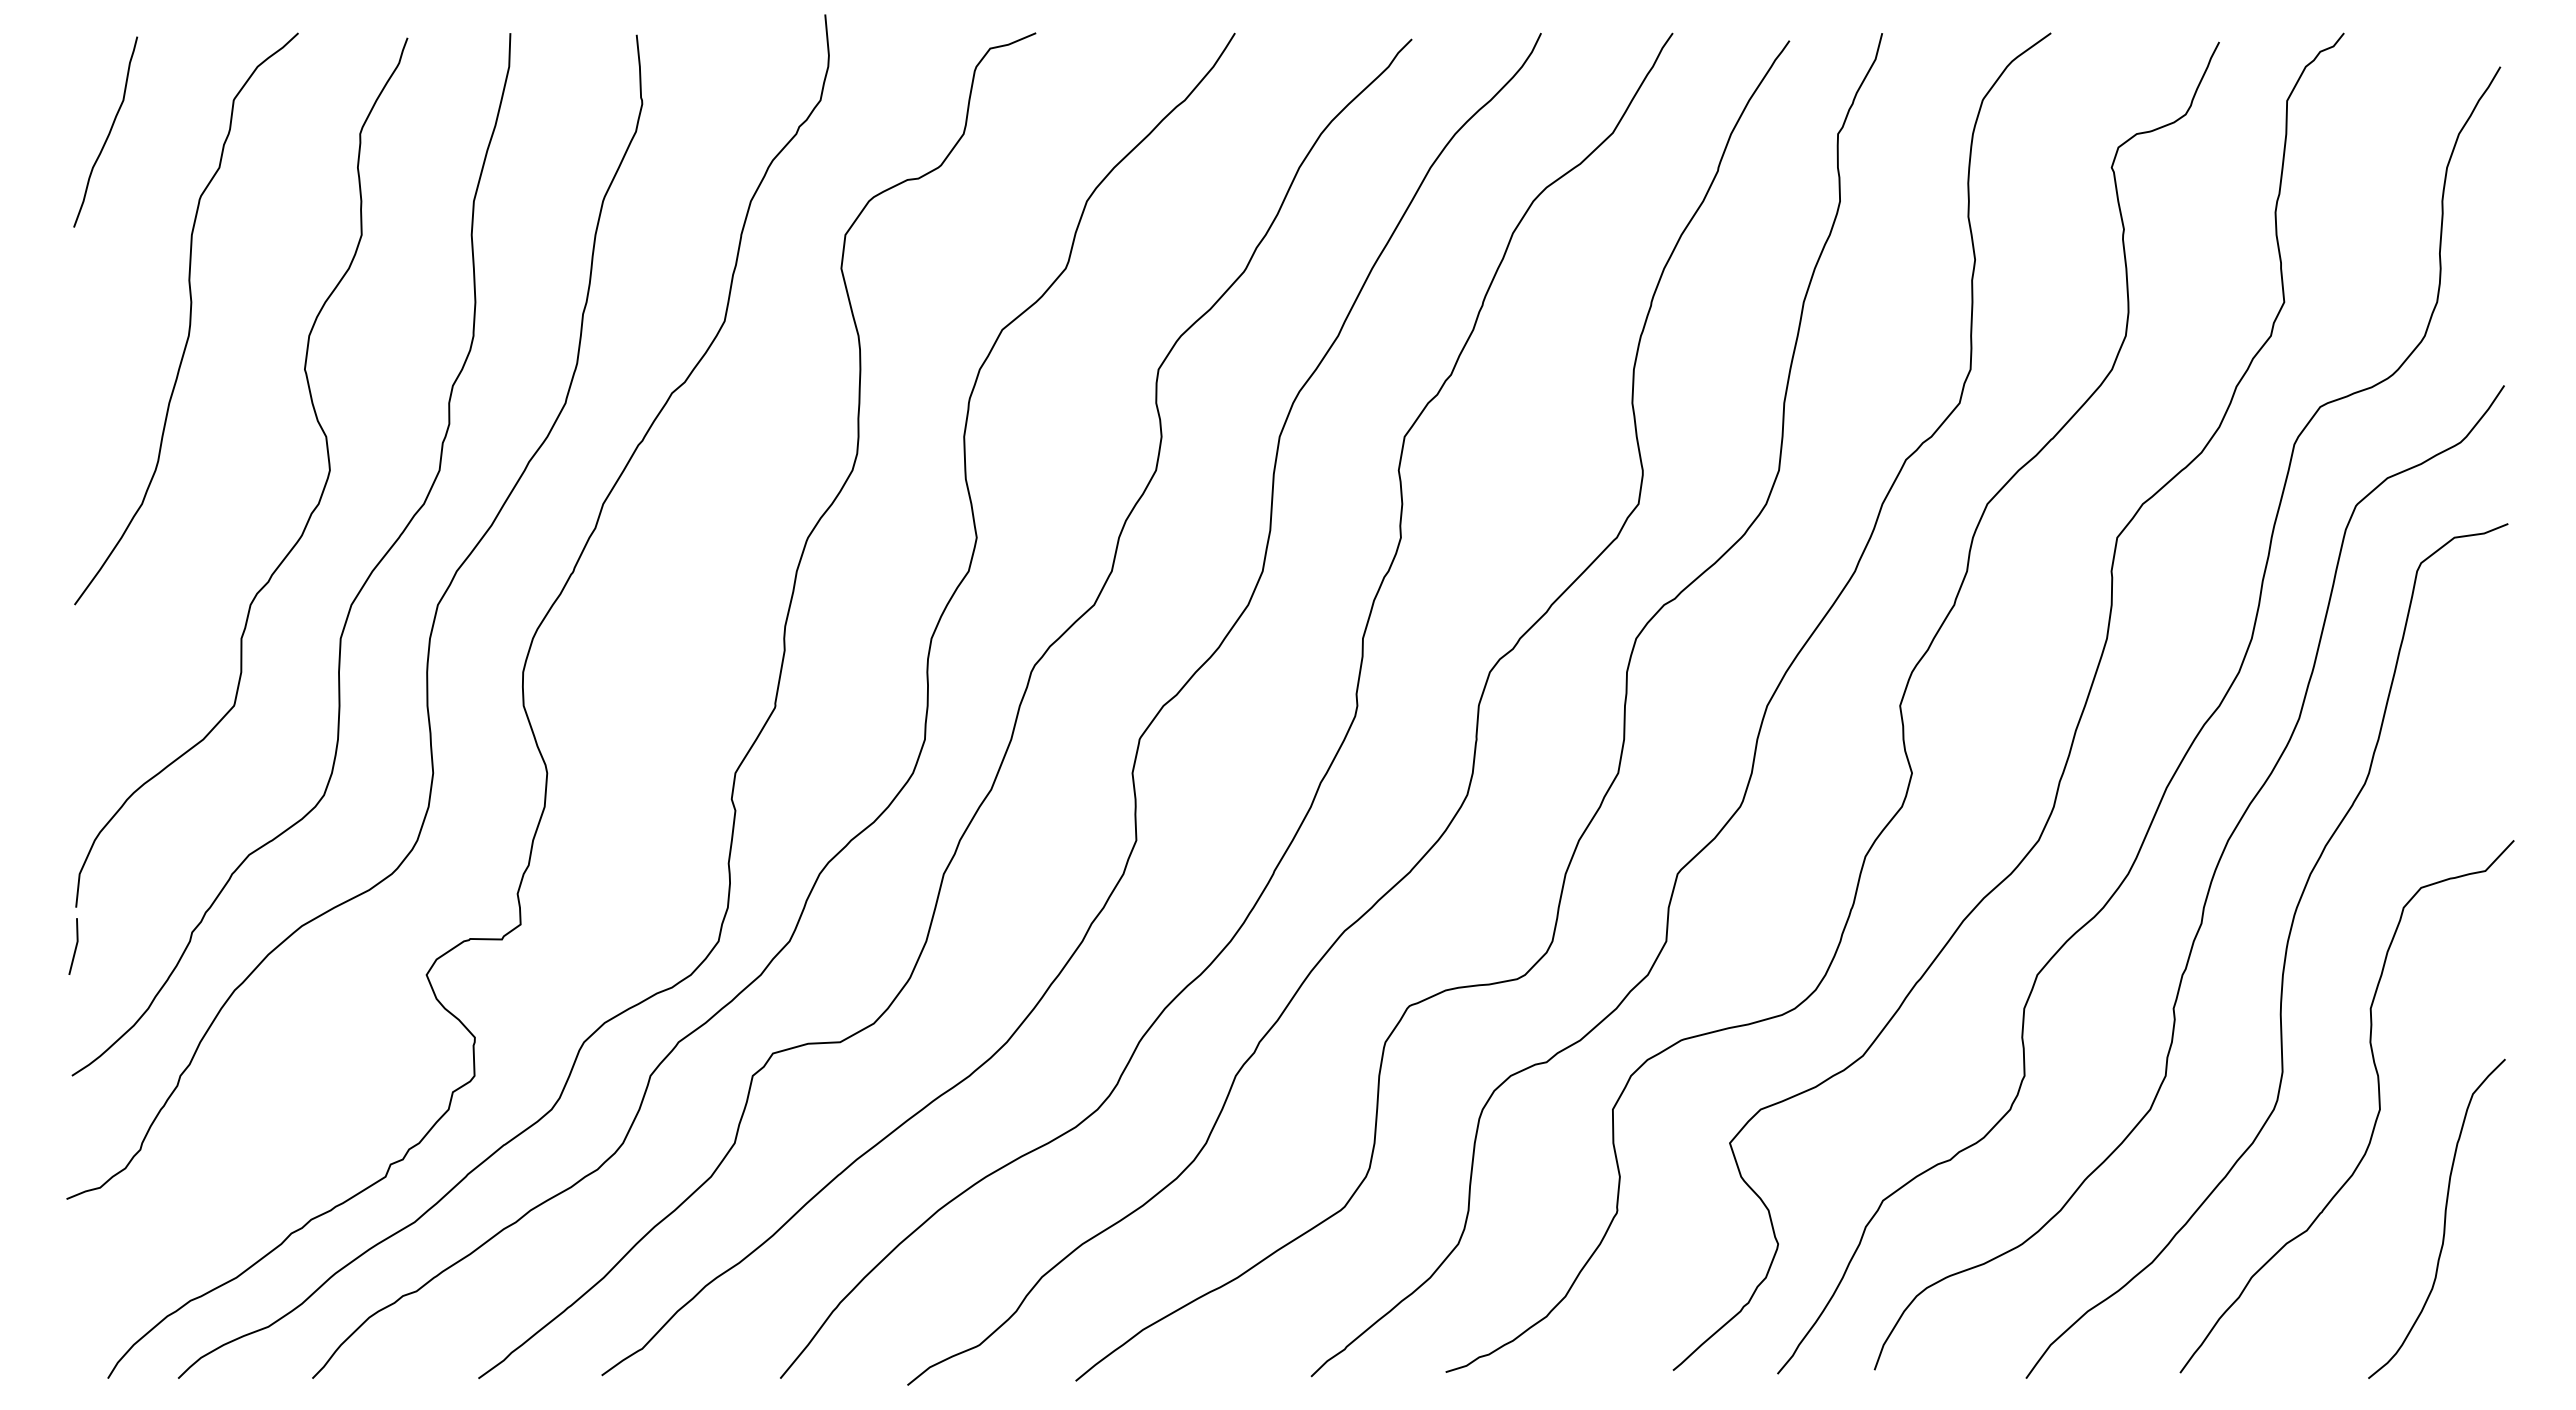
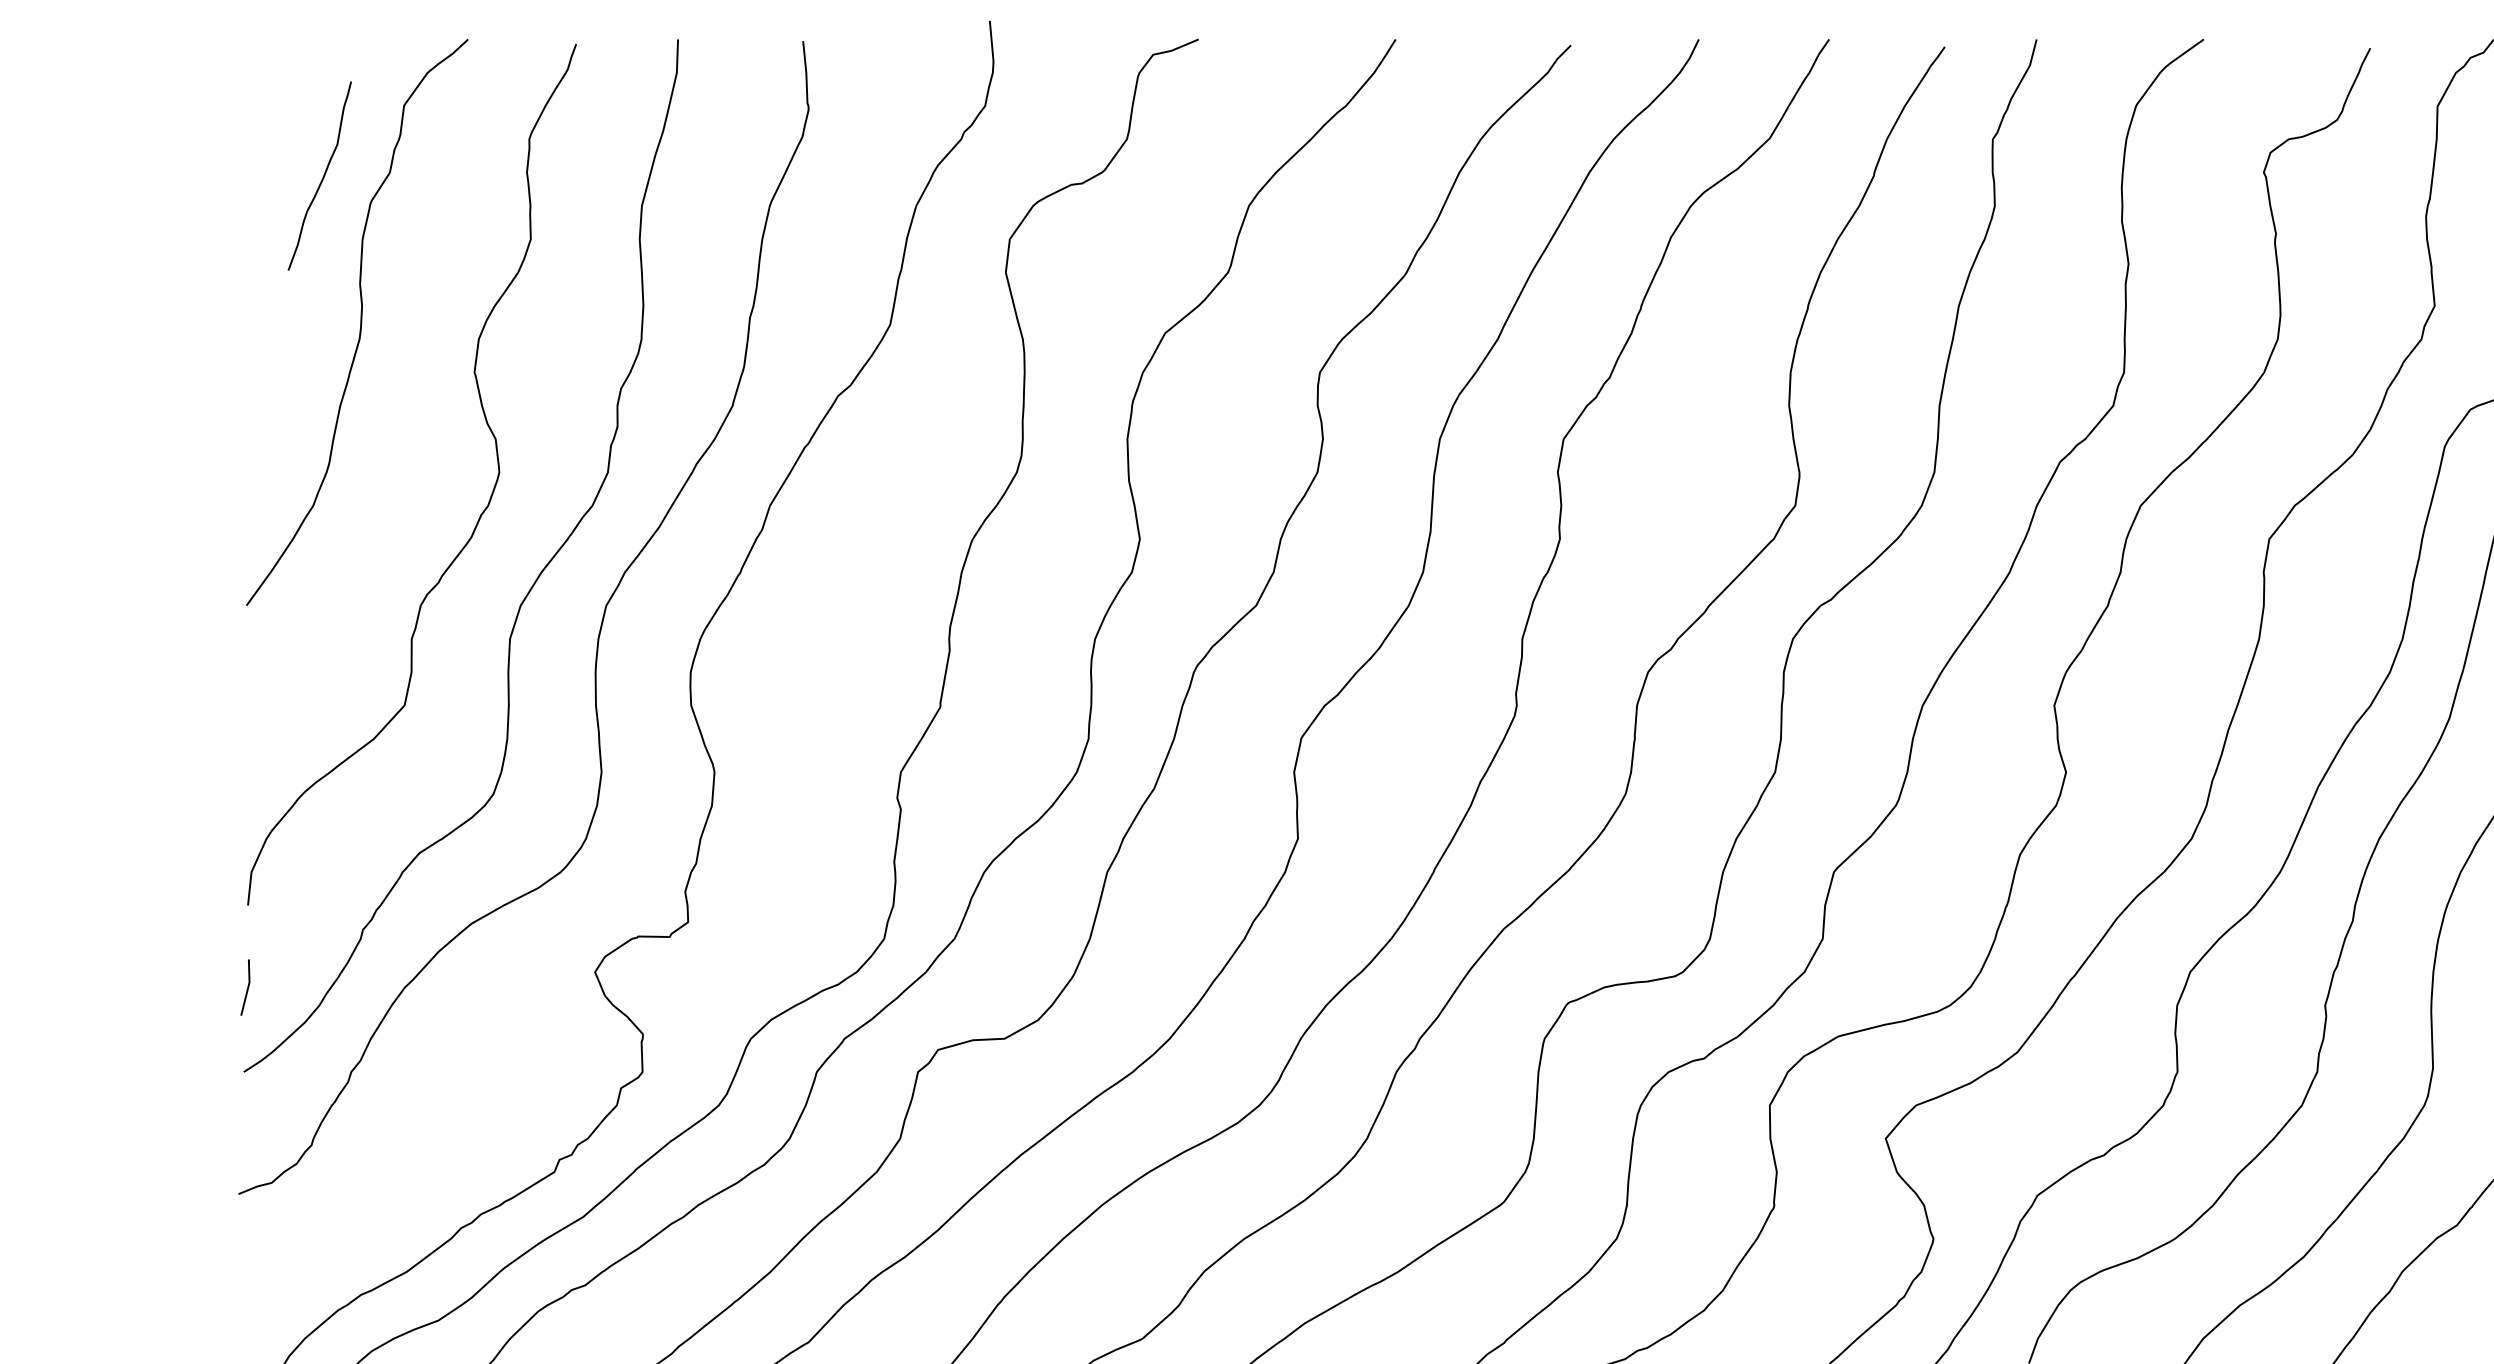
curve: (108, 132) -> (322, 176), moved
line: (75, 946) -> (247, 987), moved

